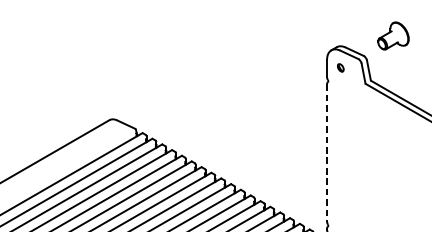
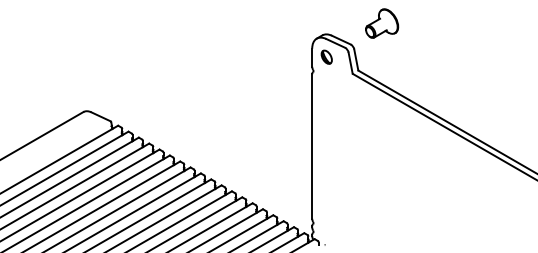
part: (340, 67) -> (326, 56), size x1.67
line: (327, 153) -> (312, 147), dashed -> solid

